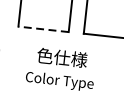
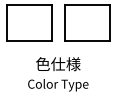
line: (42, 28) -> (28, 40), dashed -> solid
text: (61, 69) -> (58, 74), moved

